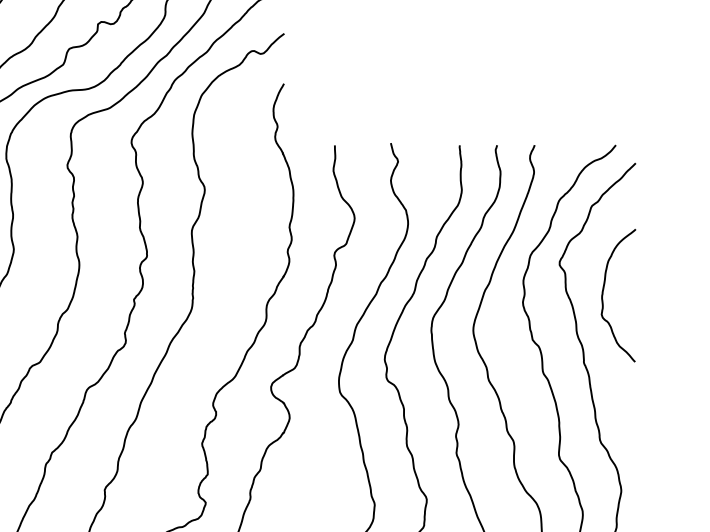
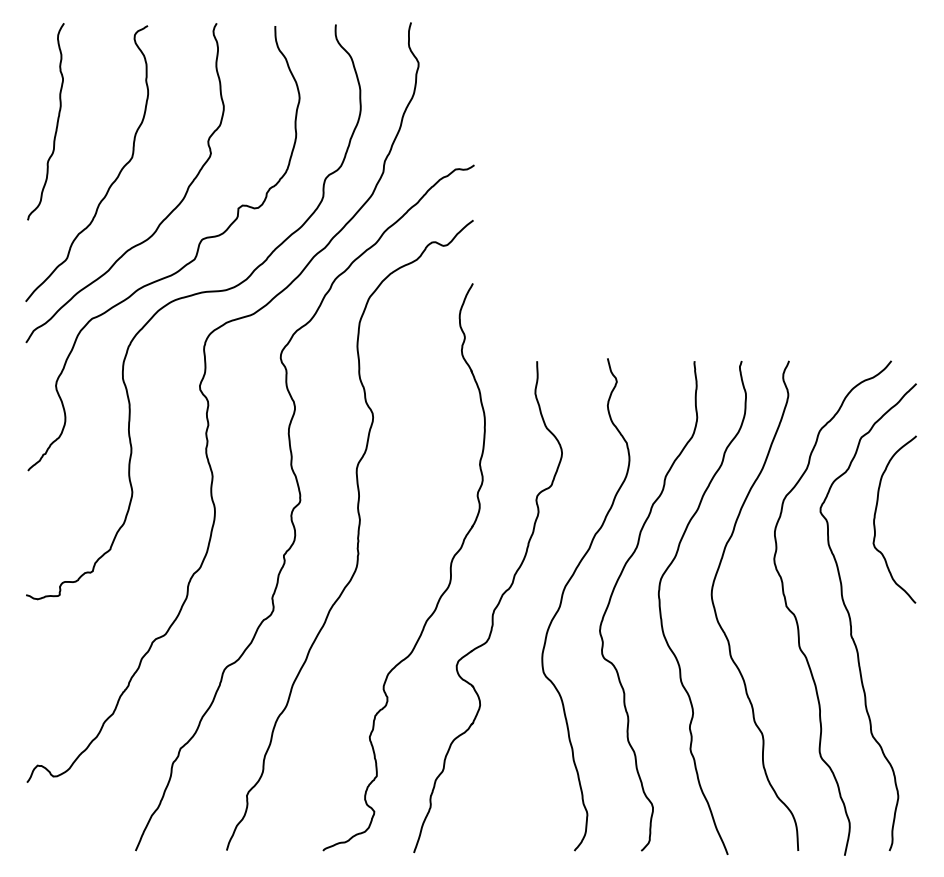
curve: (603, 295) -> (875, 519), moved

